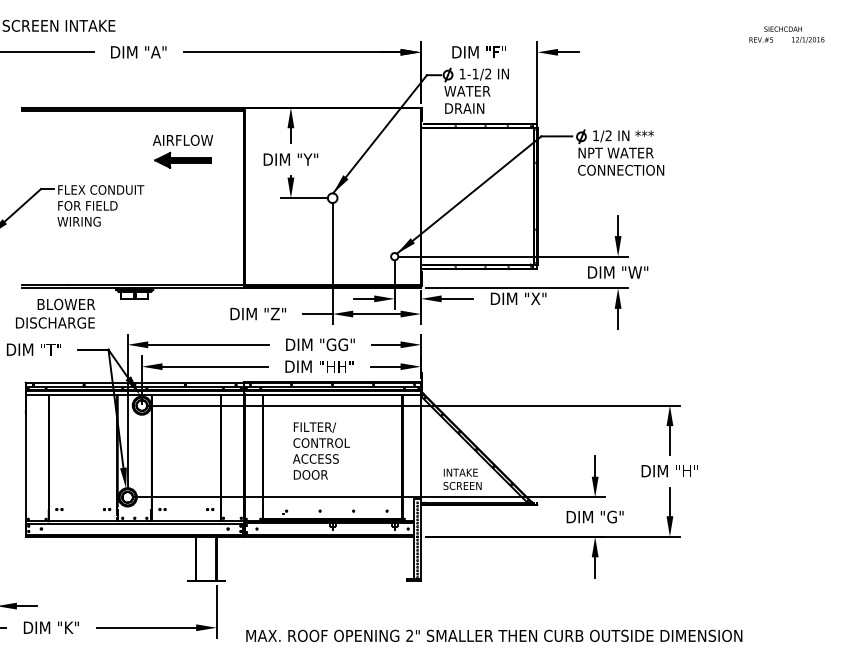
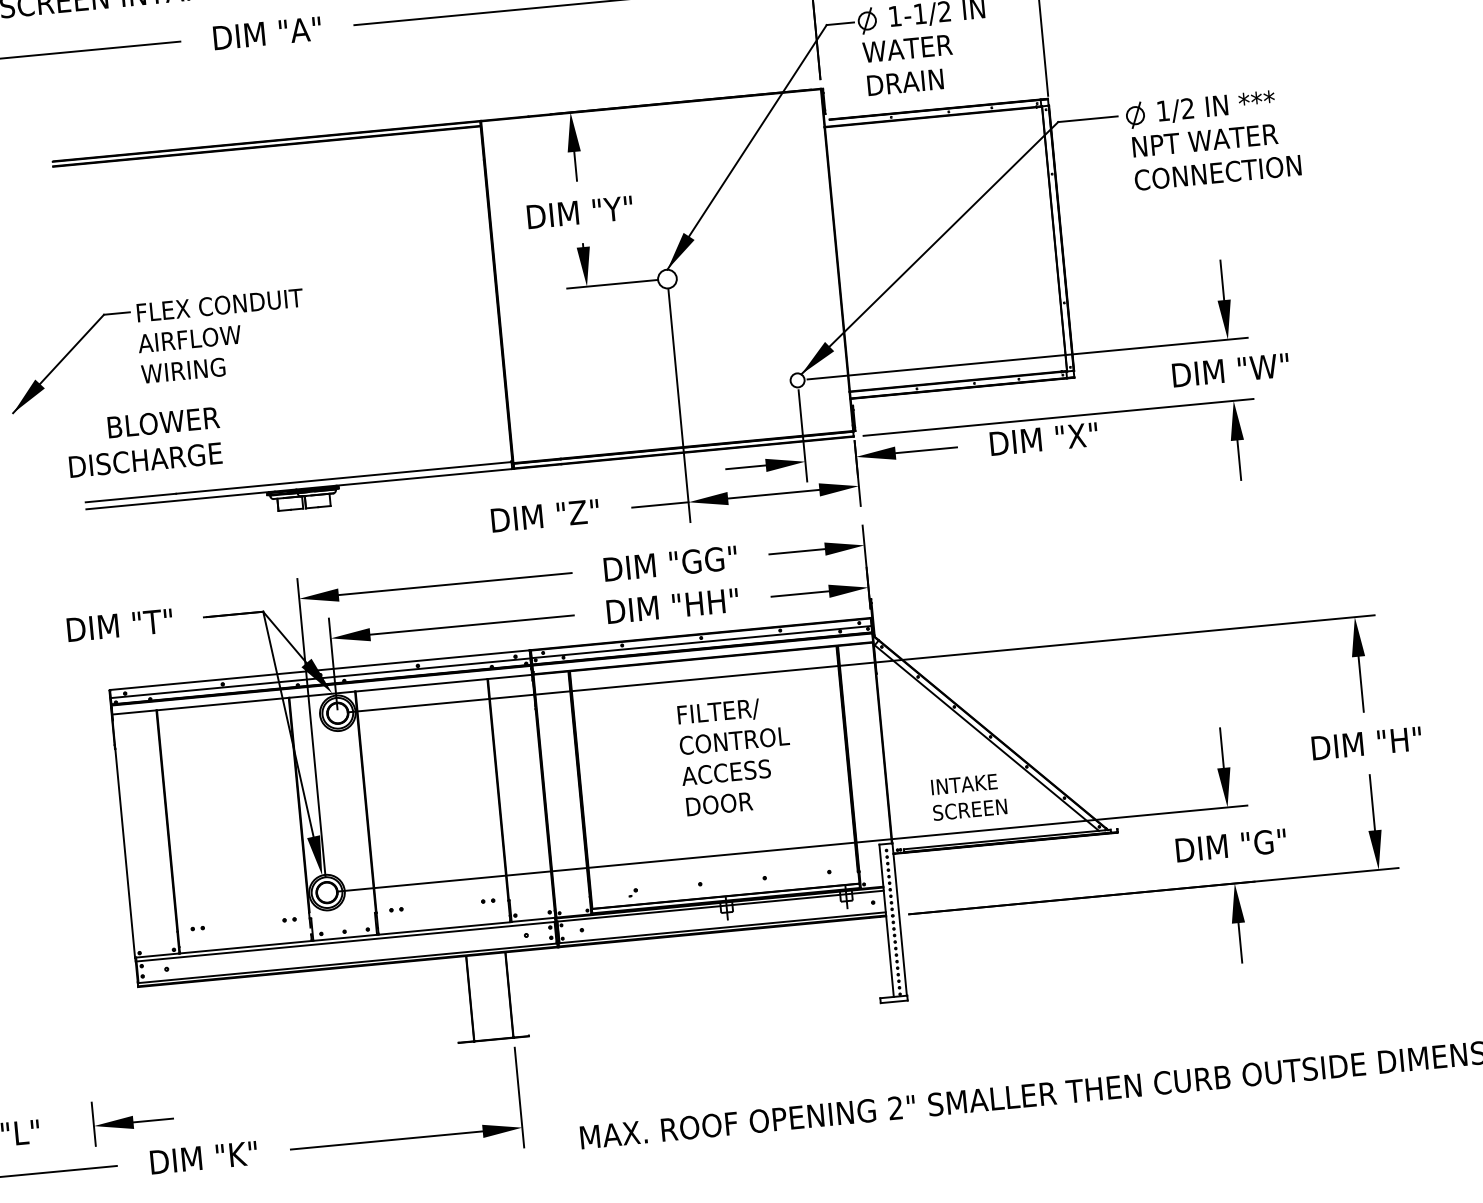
part: (182, 151) -> (369, 216), removed
text: (87, 205) -> (196, 337), FOR FIELD -> AIRFLOW
text: (55, 313) -> (144, 441), moved
text: (321, 450) -> (735, 755), moved

